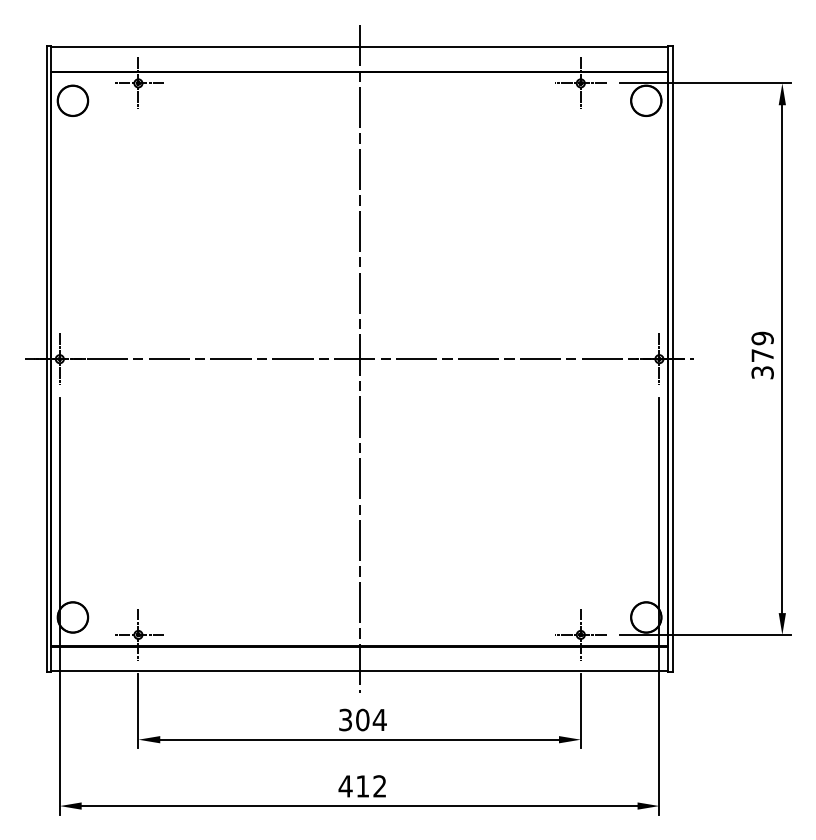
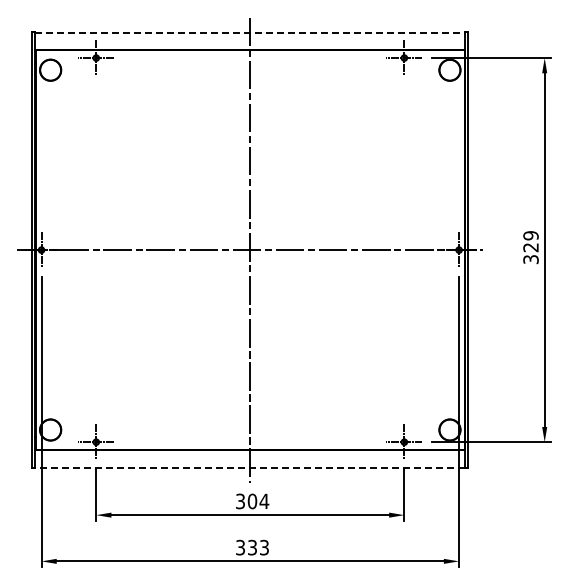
line: (359, 46) -> (250, 32), solid -> dashed
text: (761, 355) -> (530, 247), 379 -> 329
line: (359, 671) -> (250, 467), solid -> dashed
text: (361, 786) -> (251, 547), 412 -> 333

